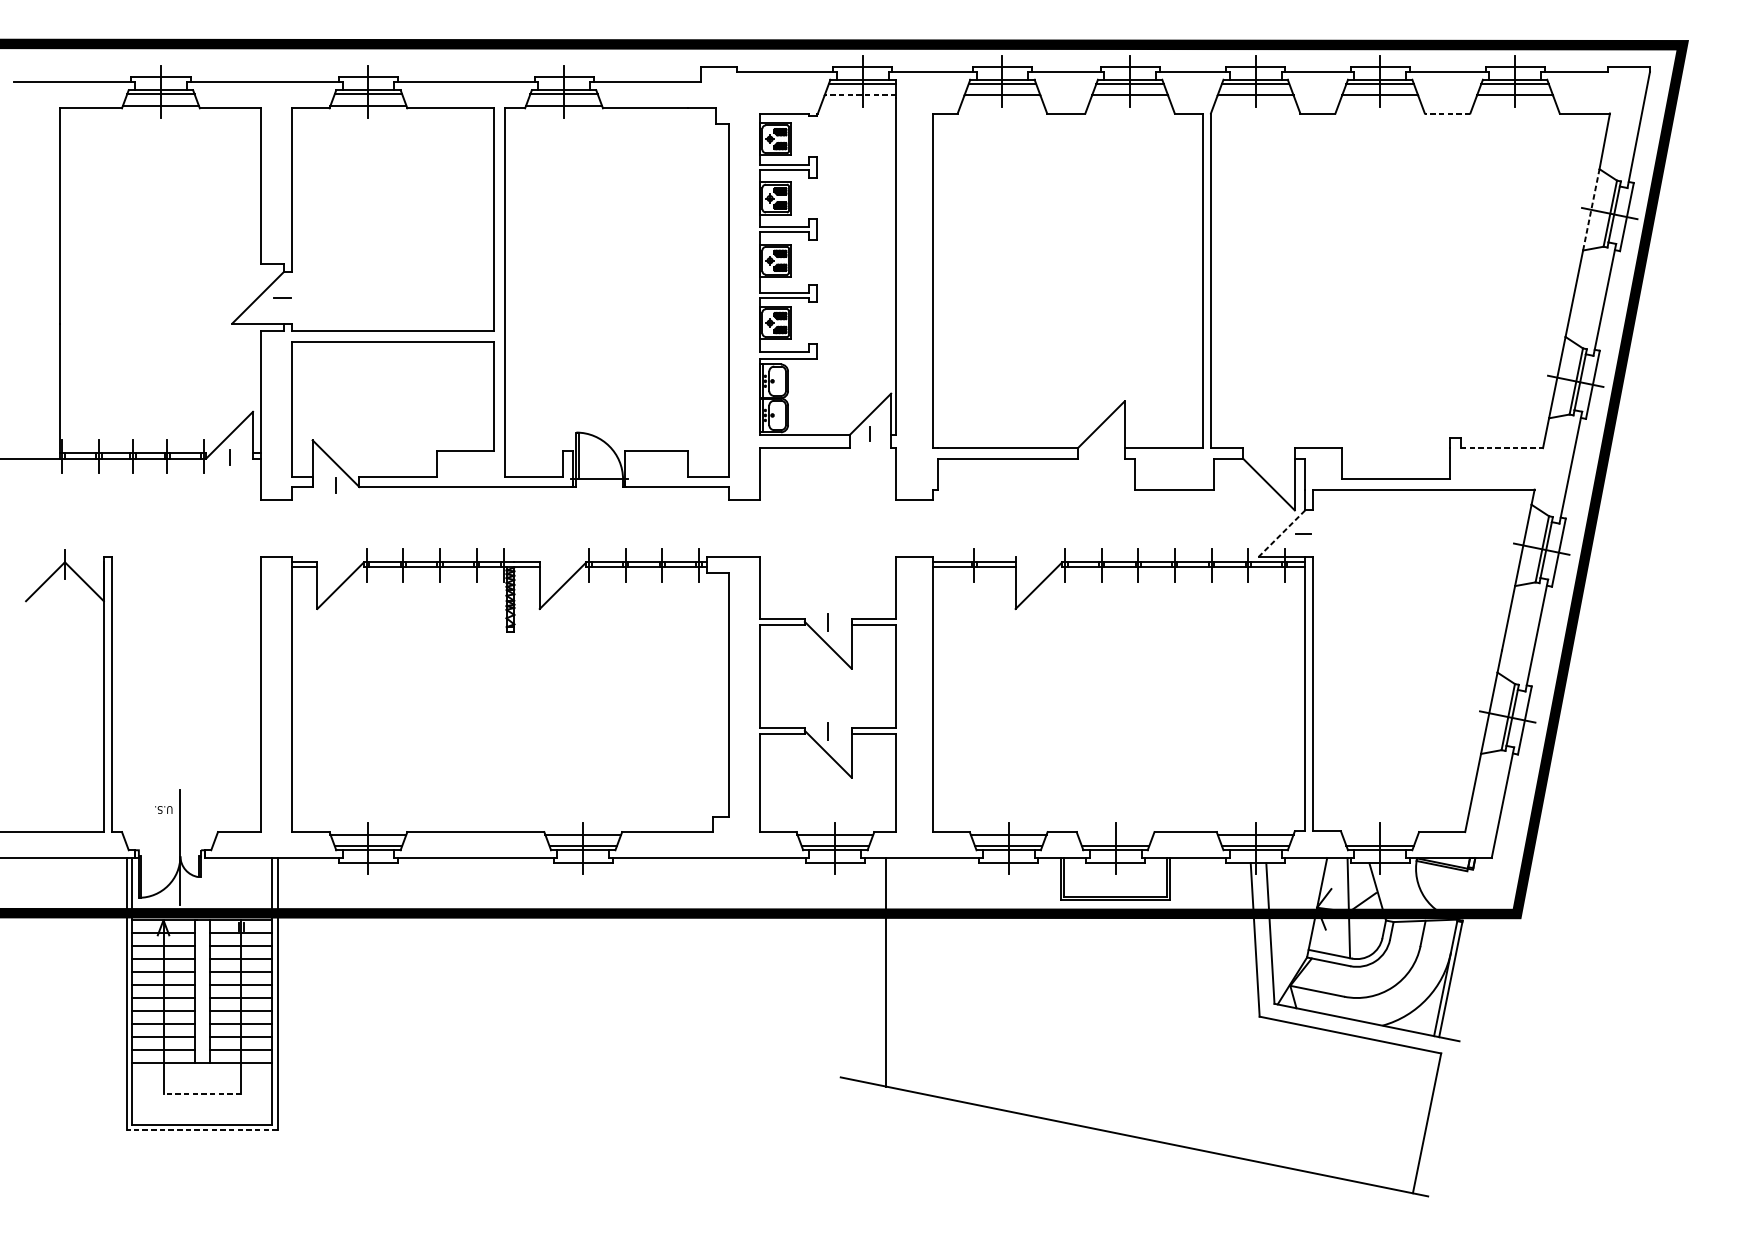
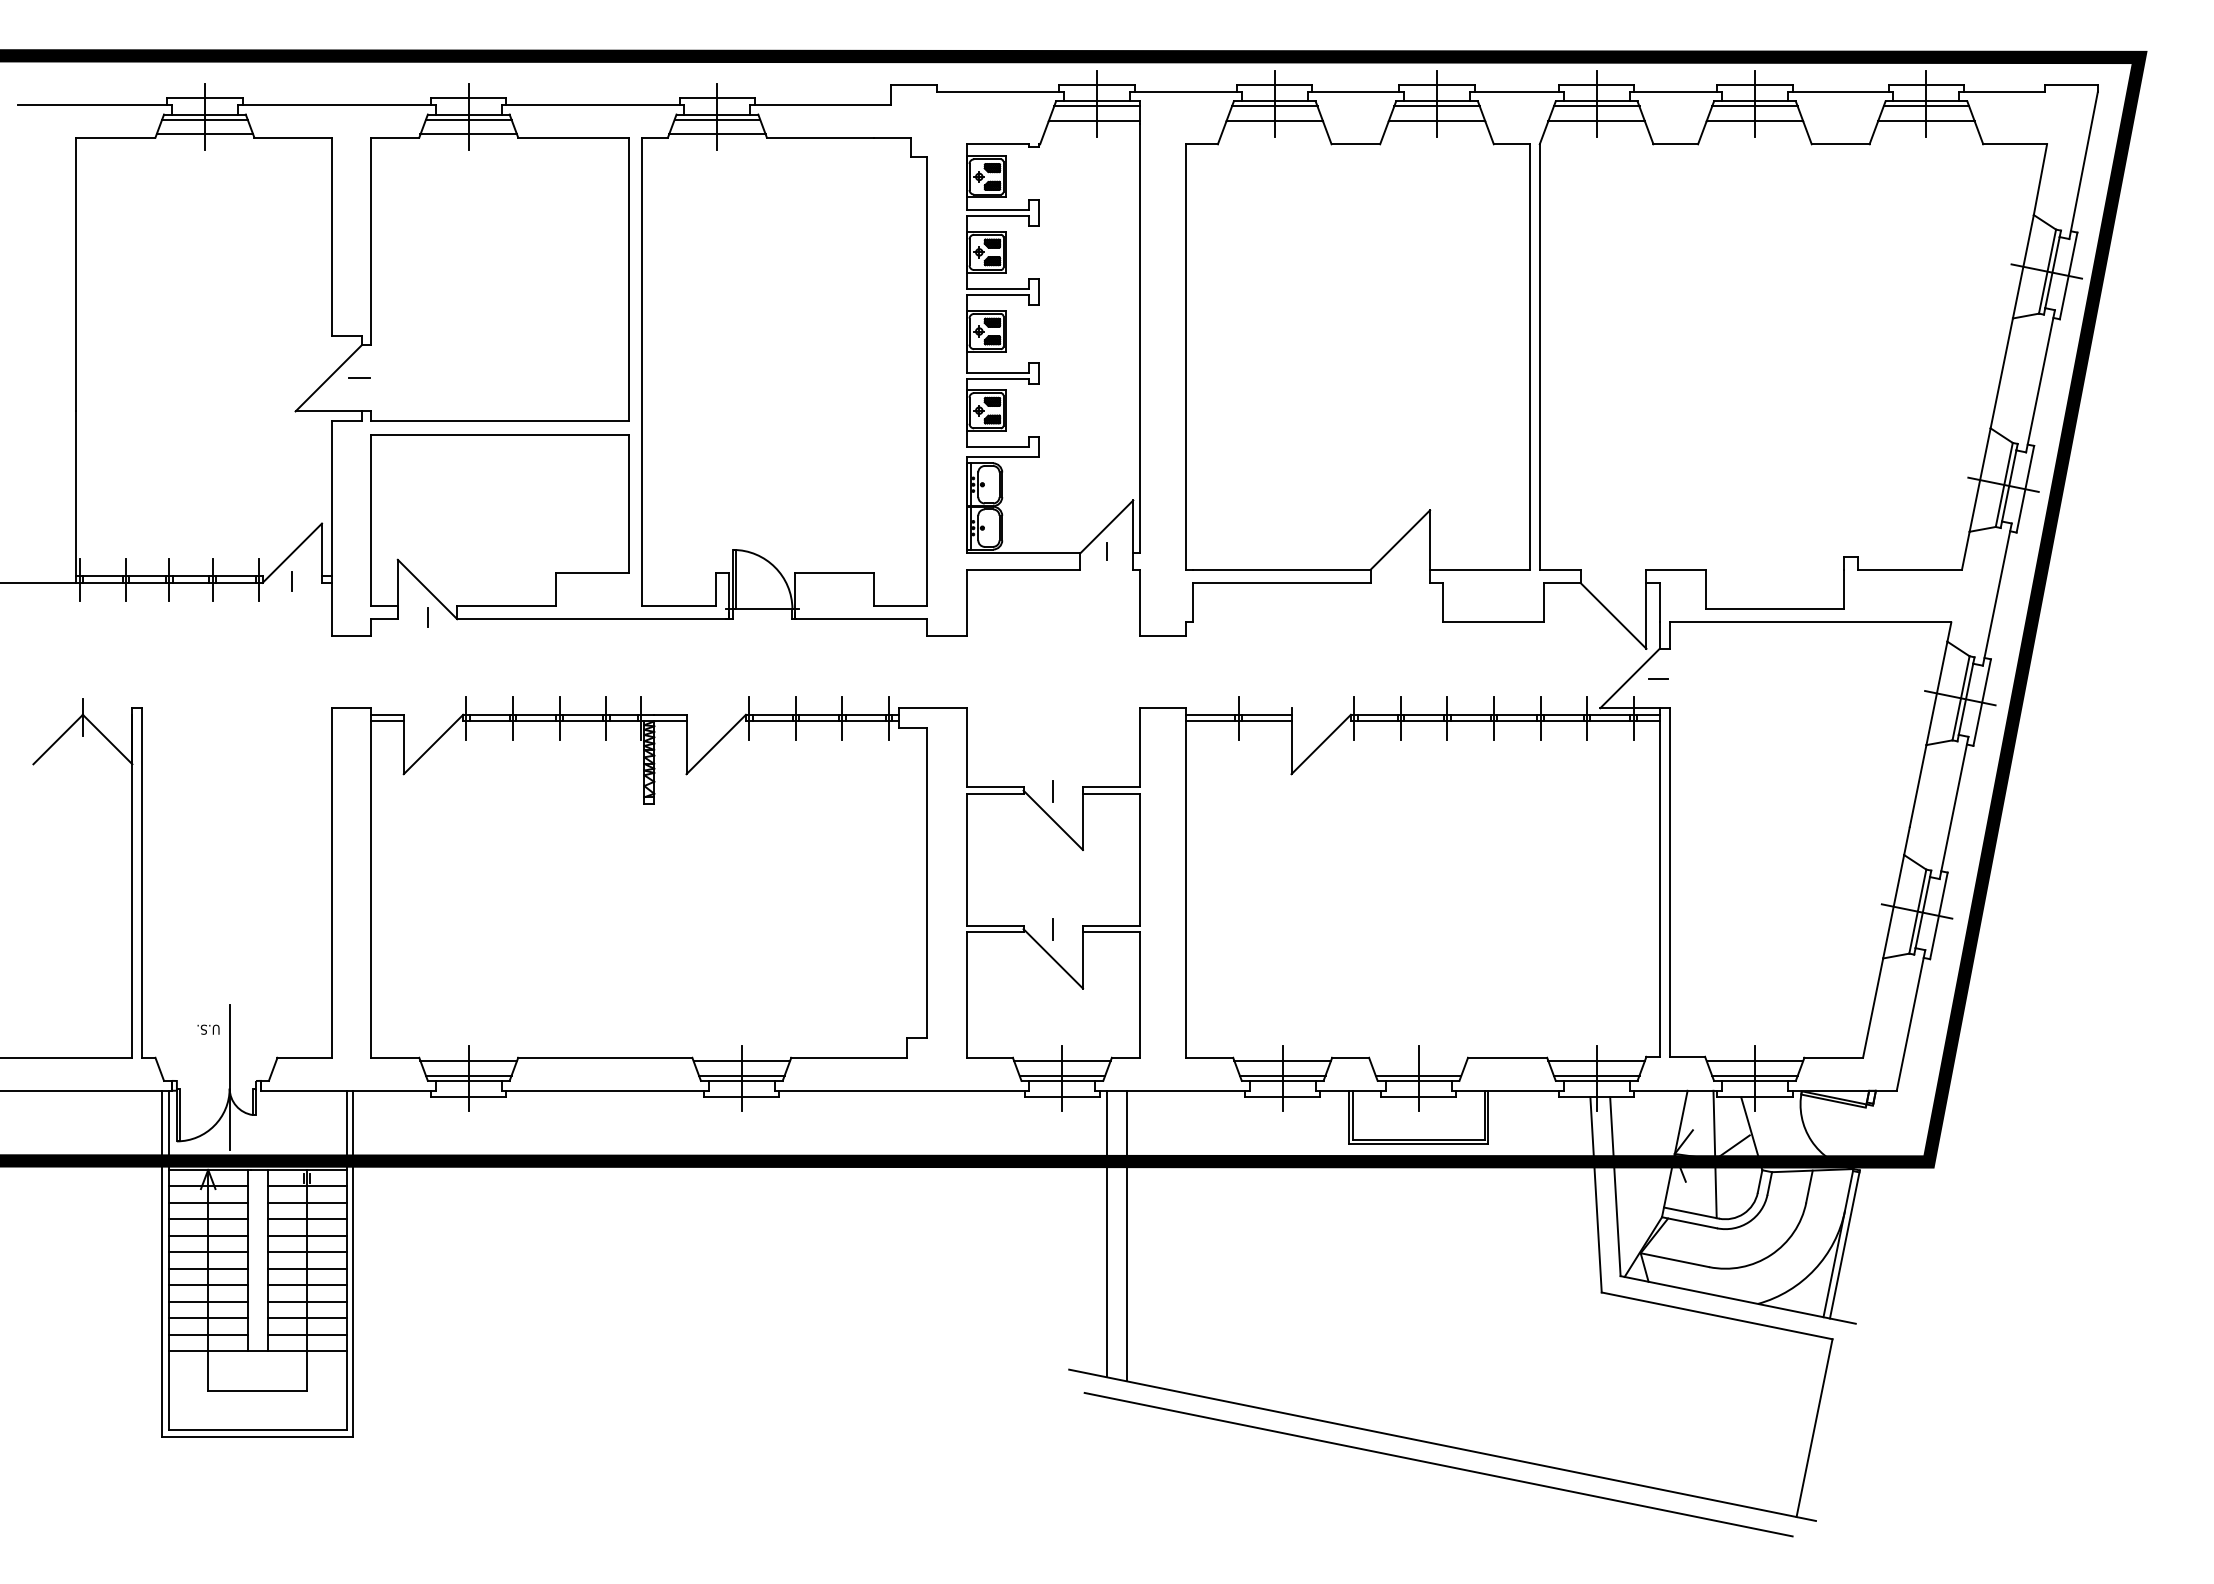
line: (860, 95) -> (1094, 121), dashed -> solid
line: (1447, 113) -> (1840, 144), dashed -> solid
line: (1591, 209) -> (2023, 266), dashed -> solid
line: (1502, 447) -> (1910, 569), dashed -> solid
line: (1281, 533) -> (1629, 678), dashed -> solid
line: (1379, 834) -> (1754, 1061), added
line: (870, 970) -> (1107, 1233), added
line: (202, 1093) -> (257, 1390), dashed -> solid
line: (202, 1130) -> (257, 1437), dashed -> solid
line: (1131, 1151) -> (1438, 1464), added

